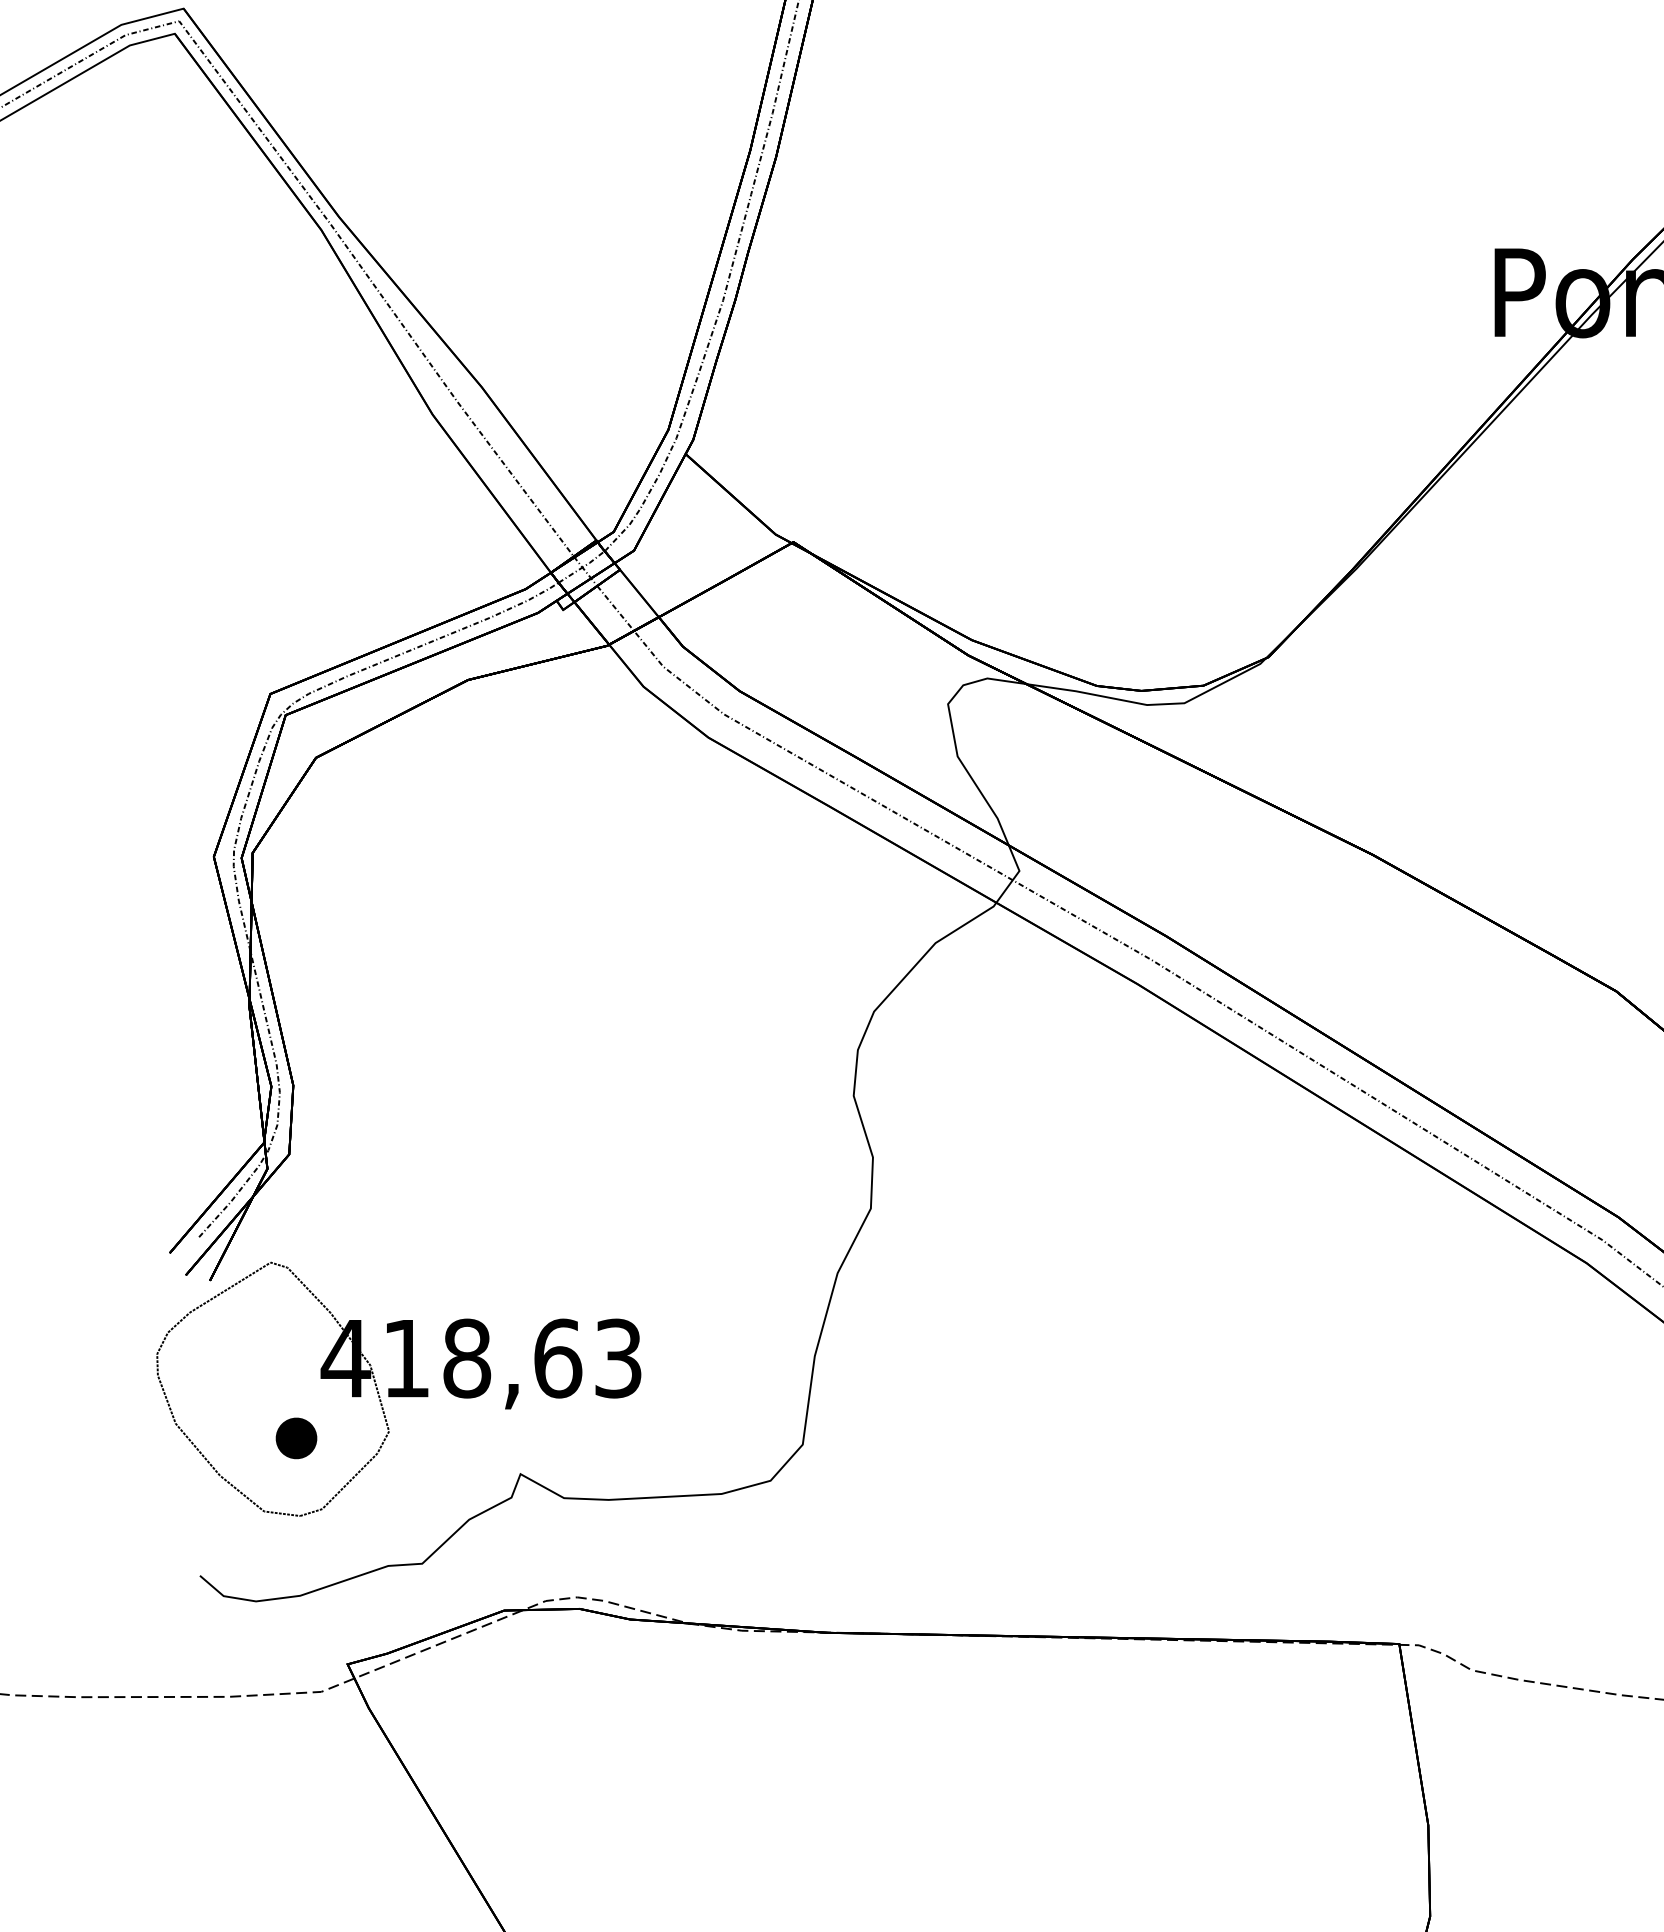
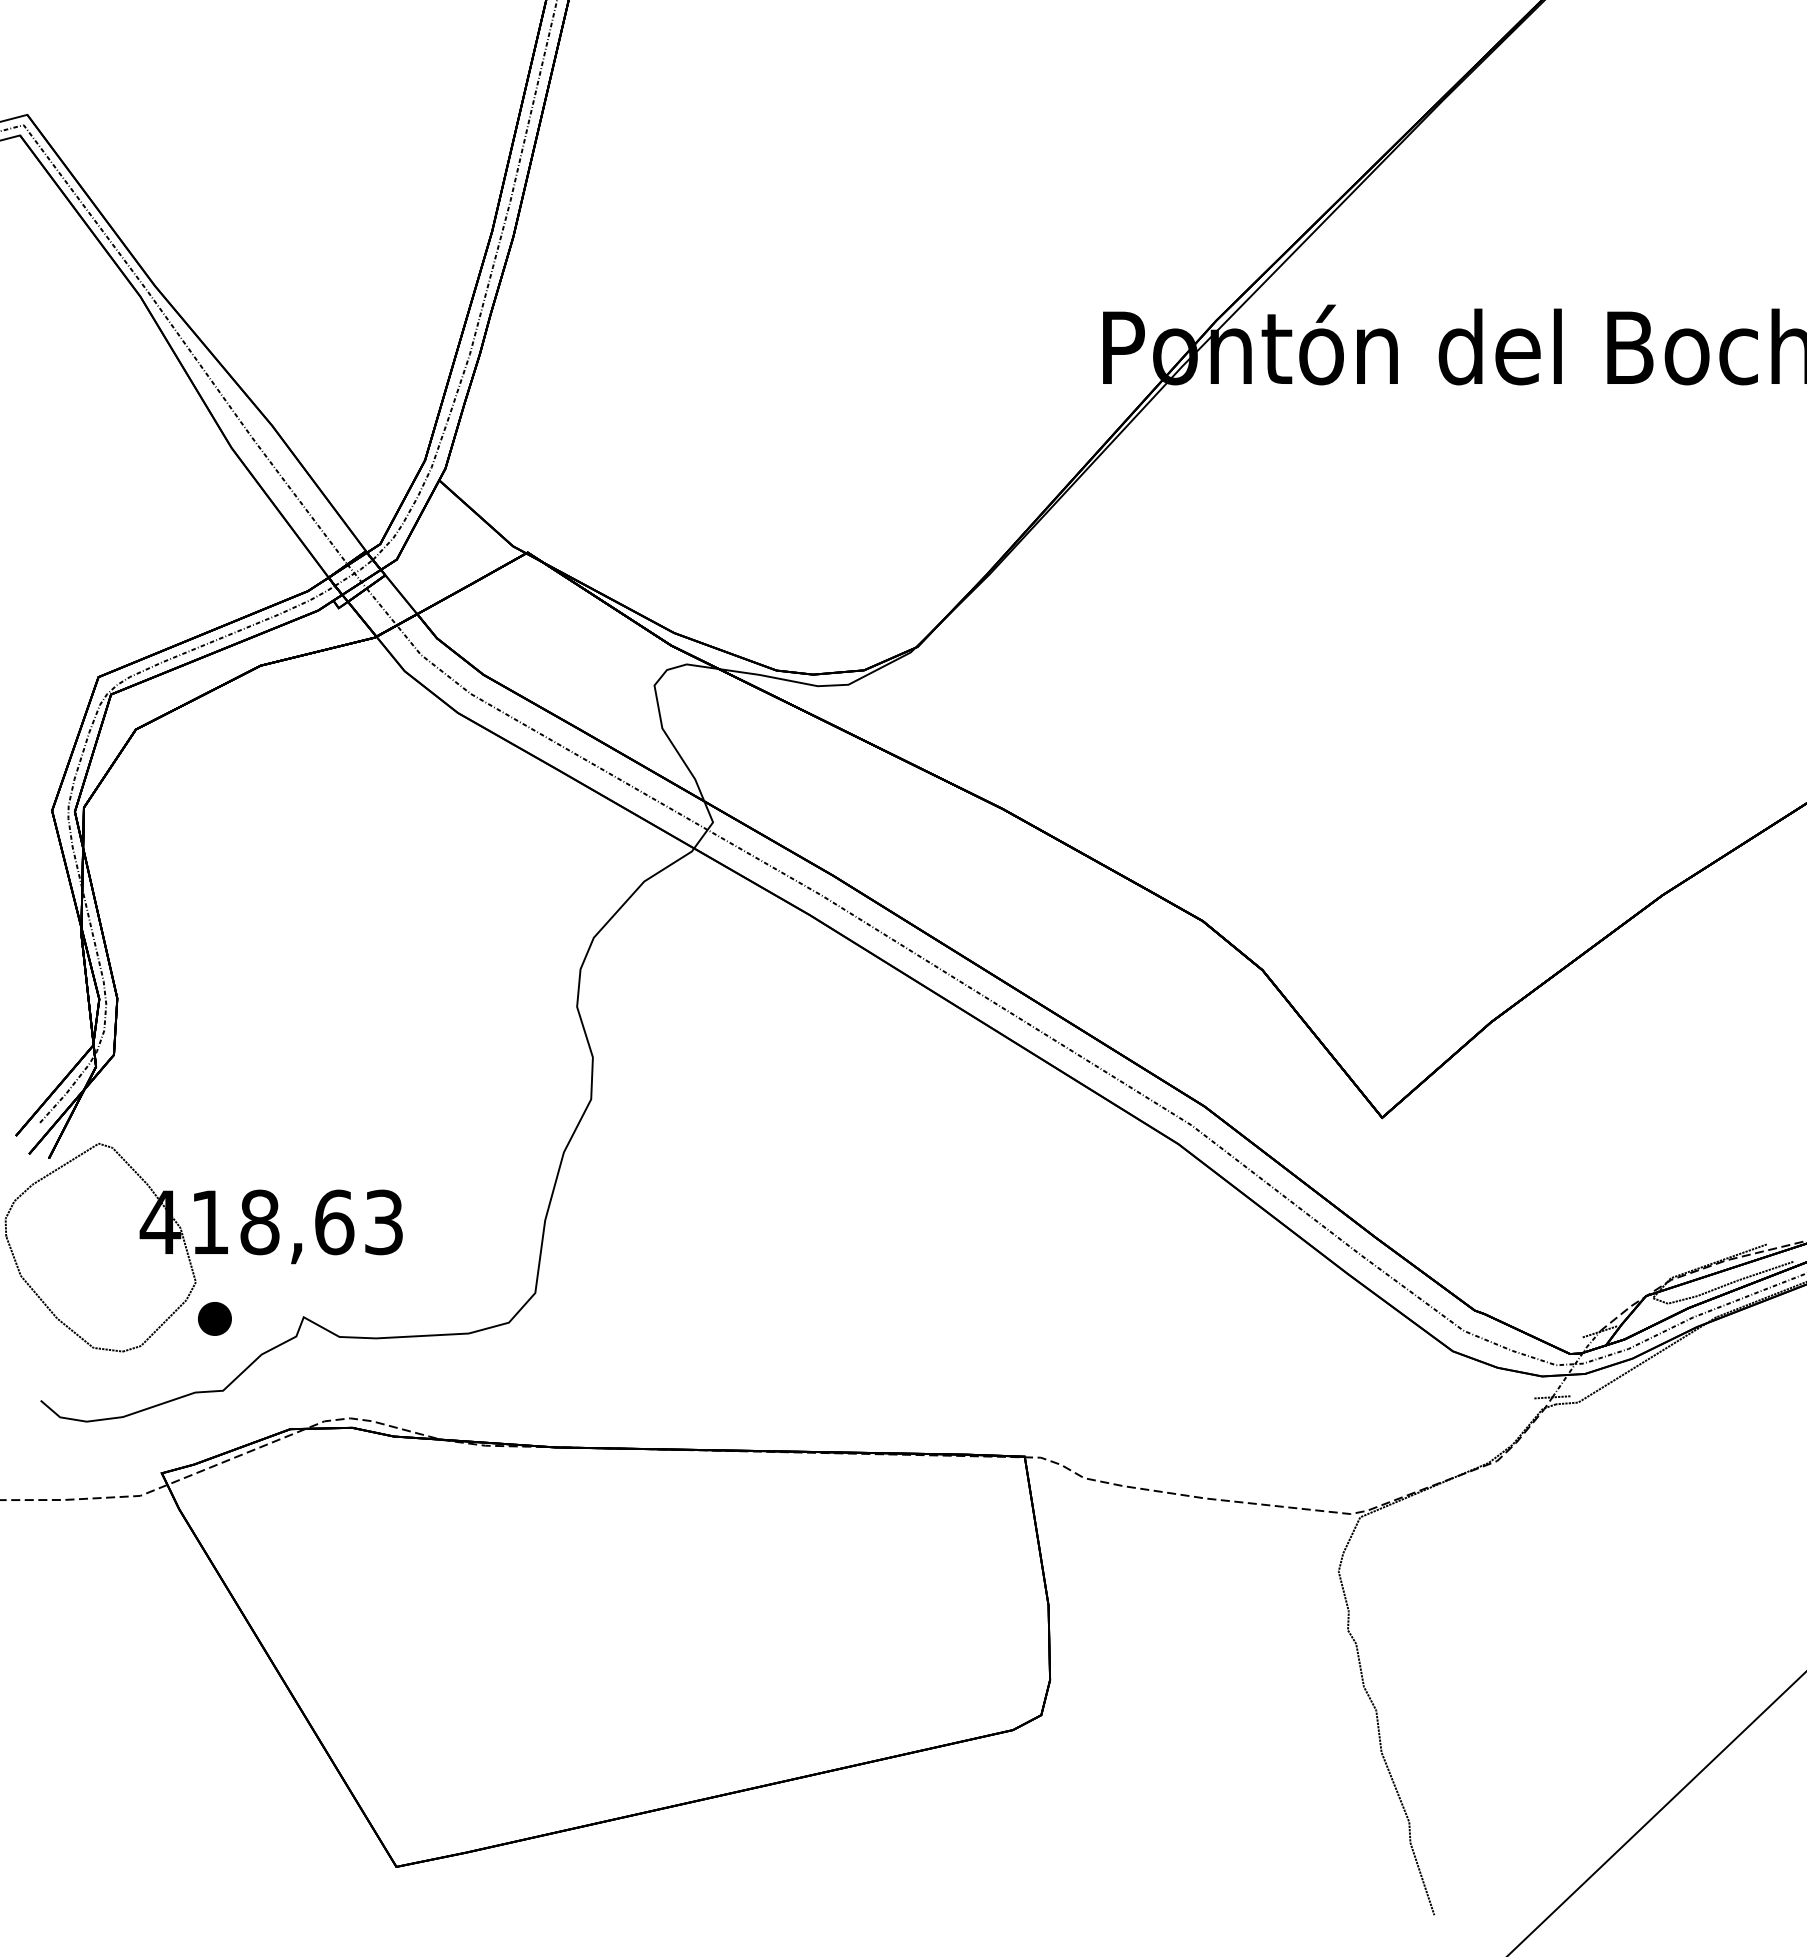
part: (295, 1437) -> (214, 1318), moved

